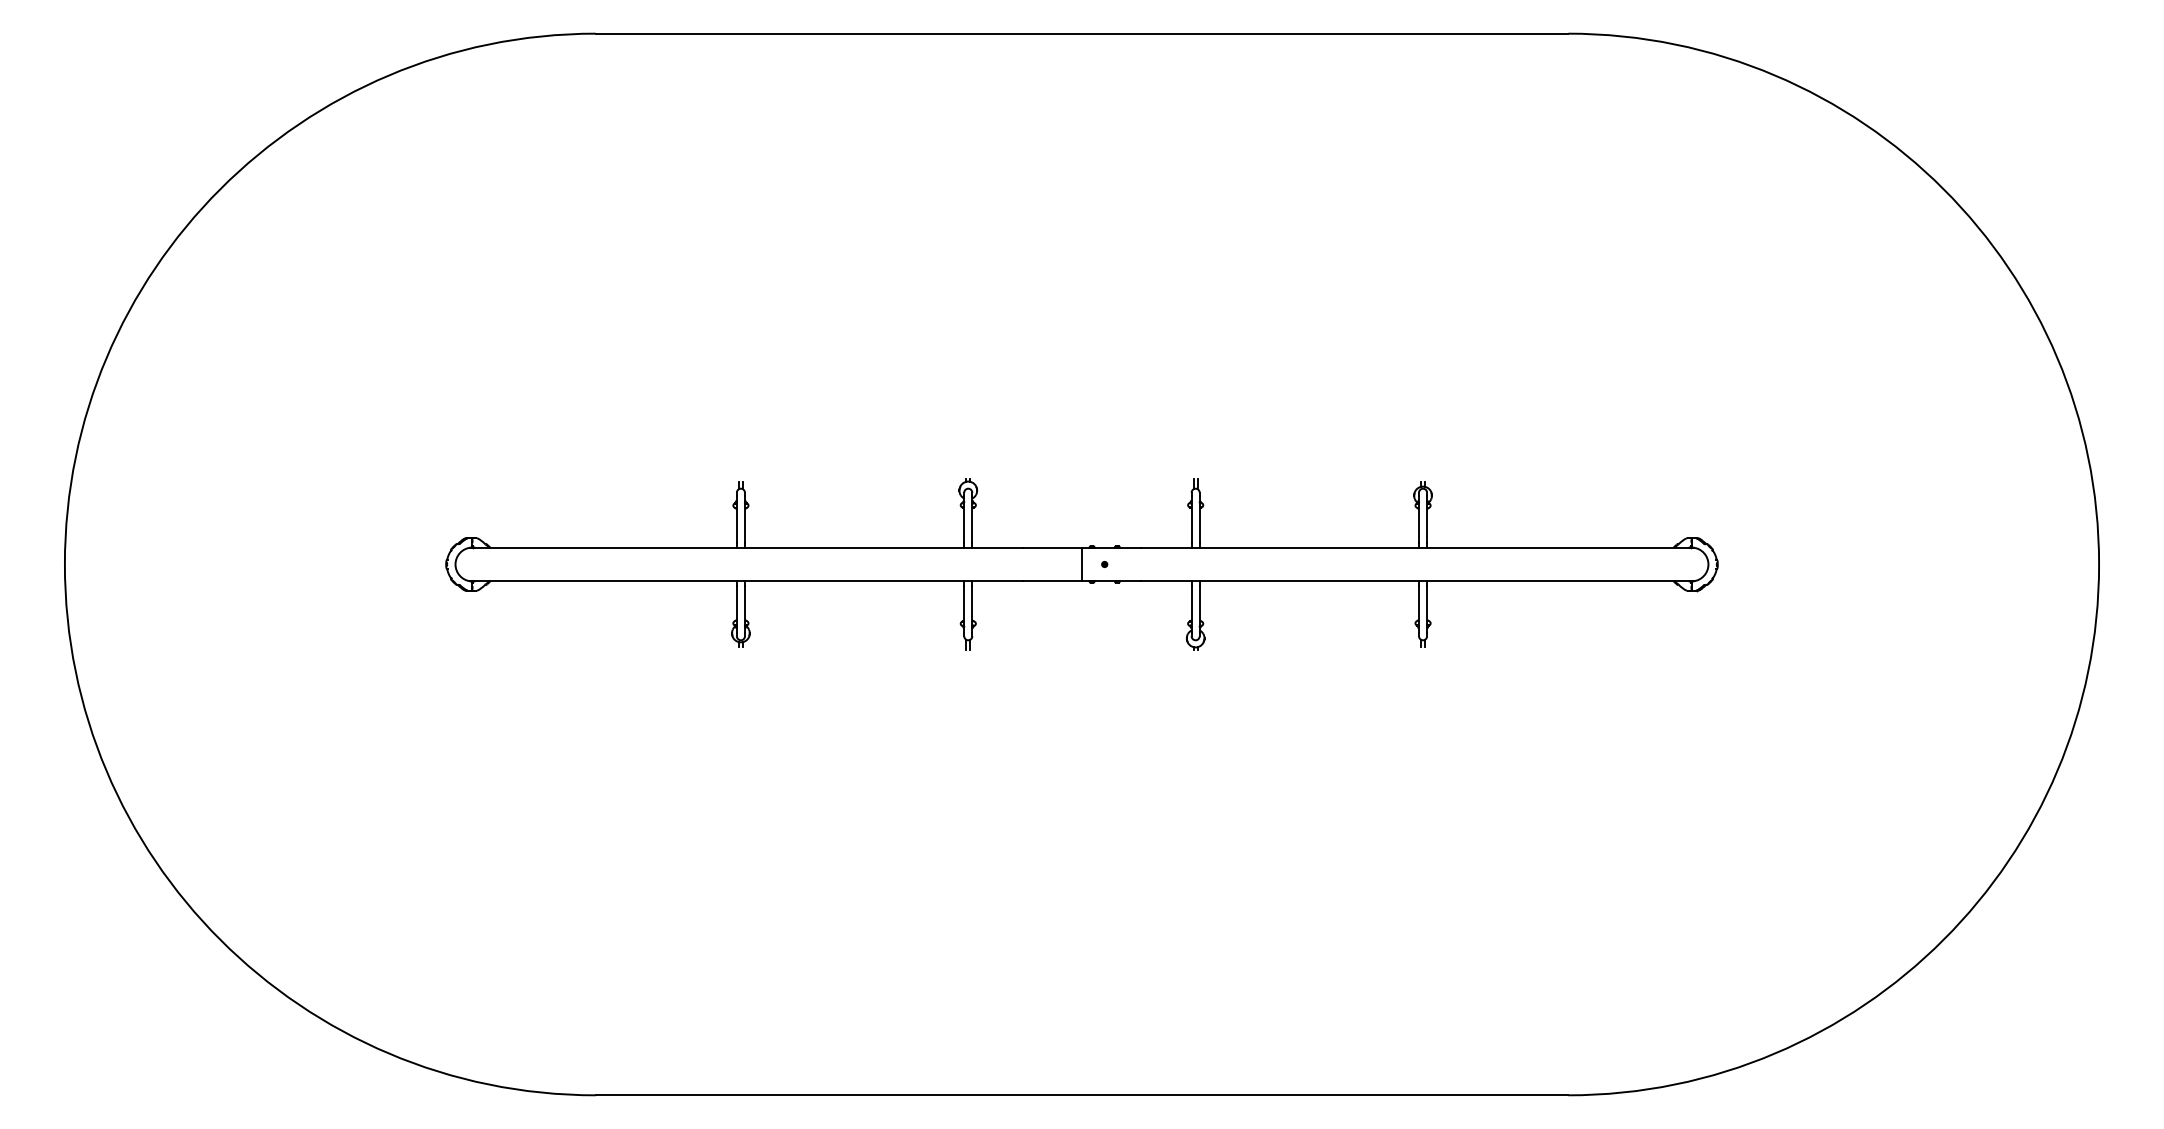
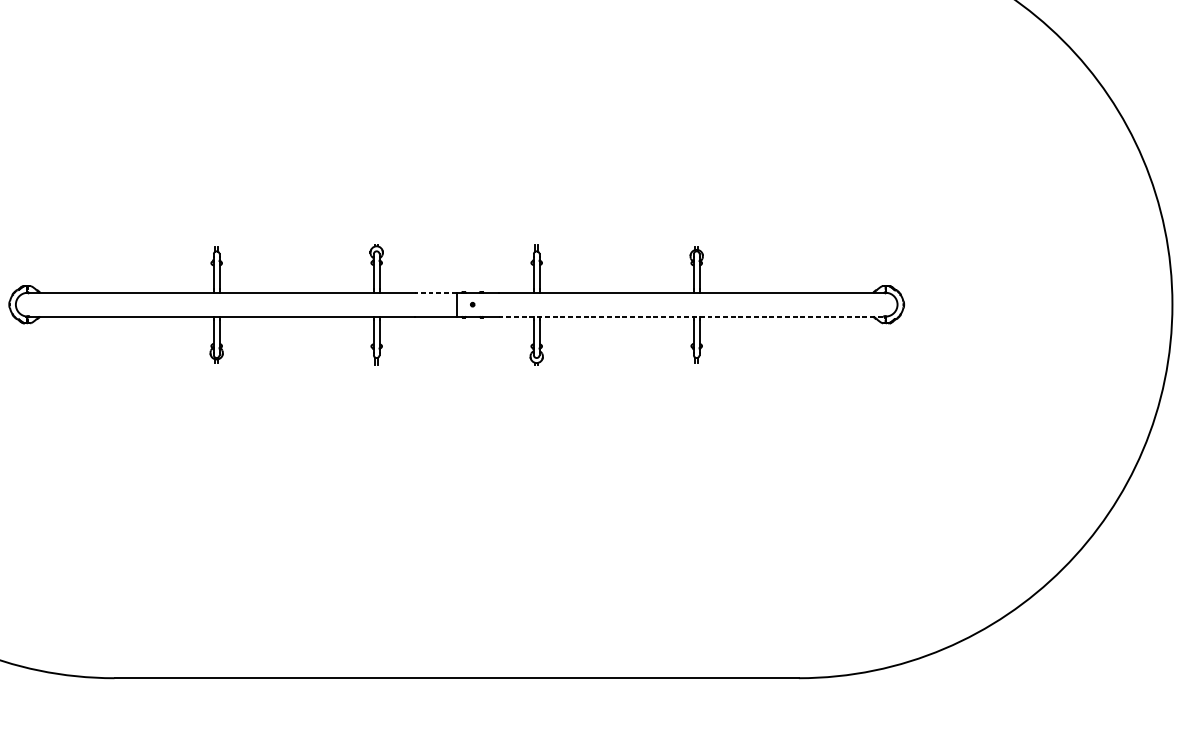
line: (1052, 547) -> (435, 292), solid -> dashed
line: (1418, 581) -> (693, 316), solid -> dashed

